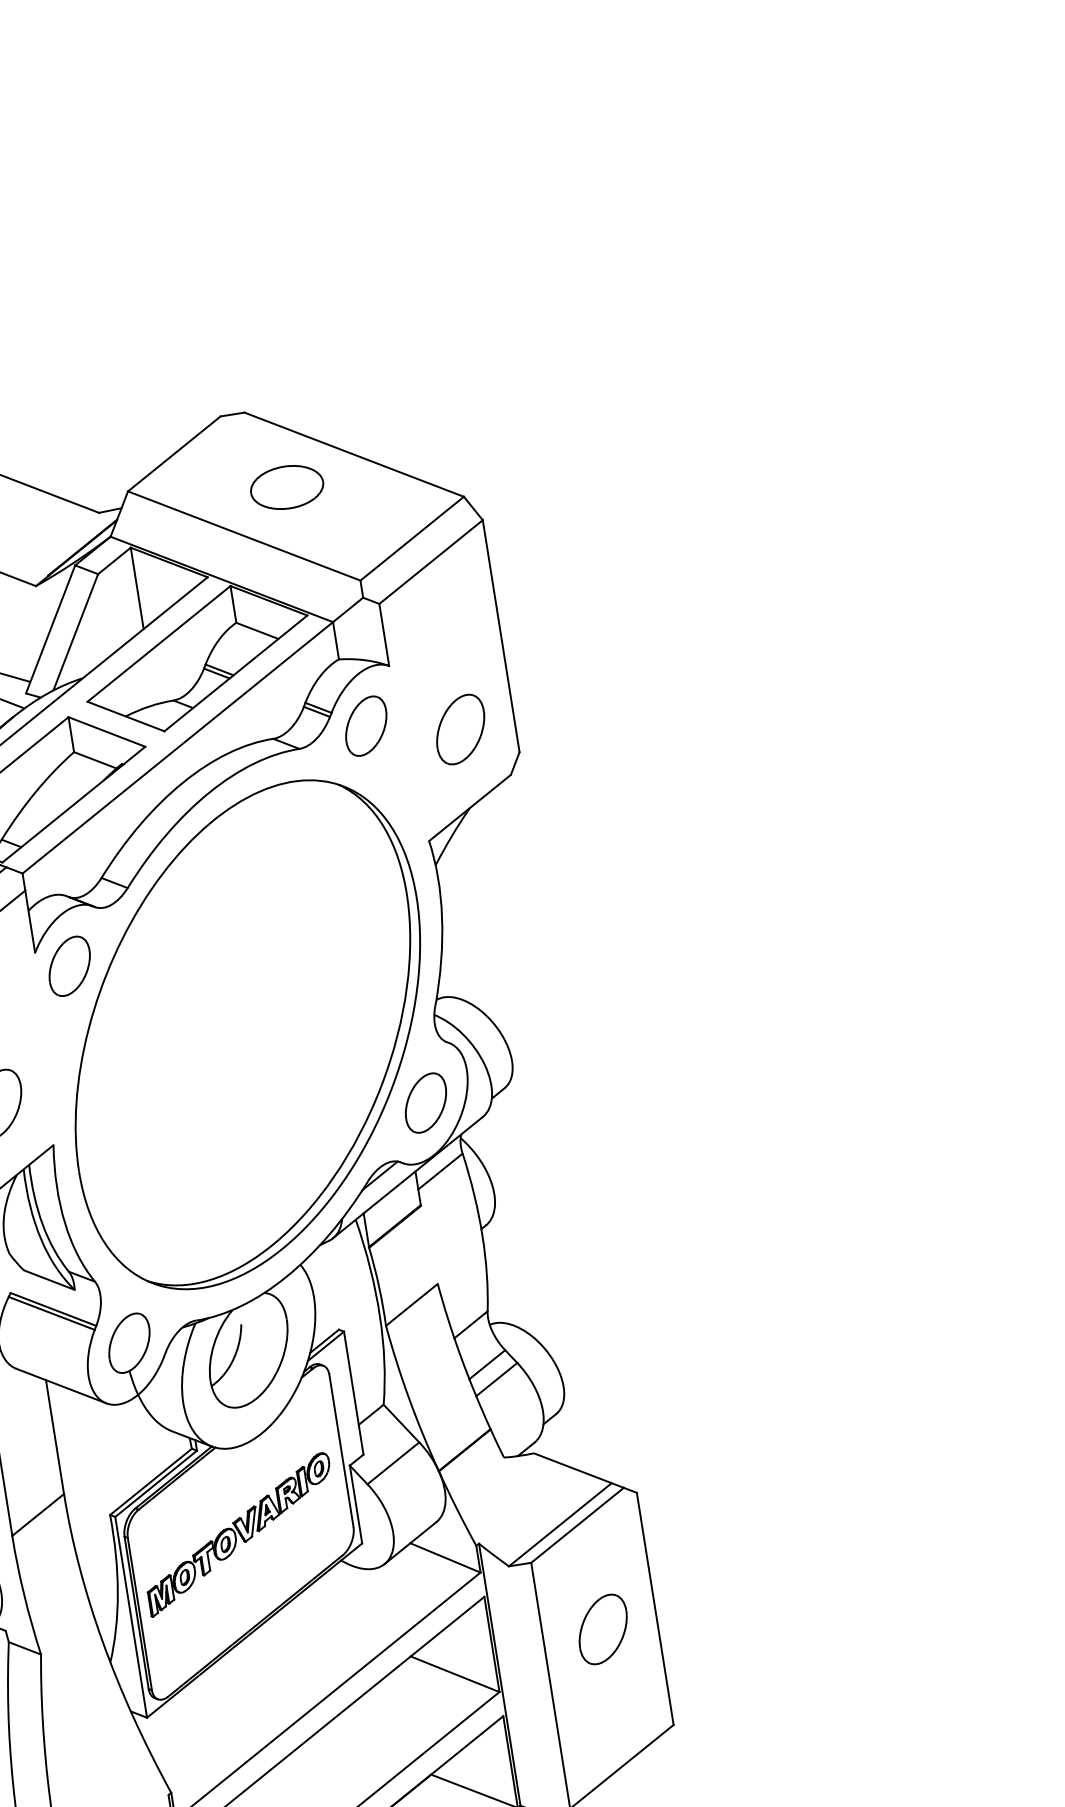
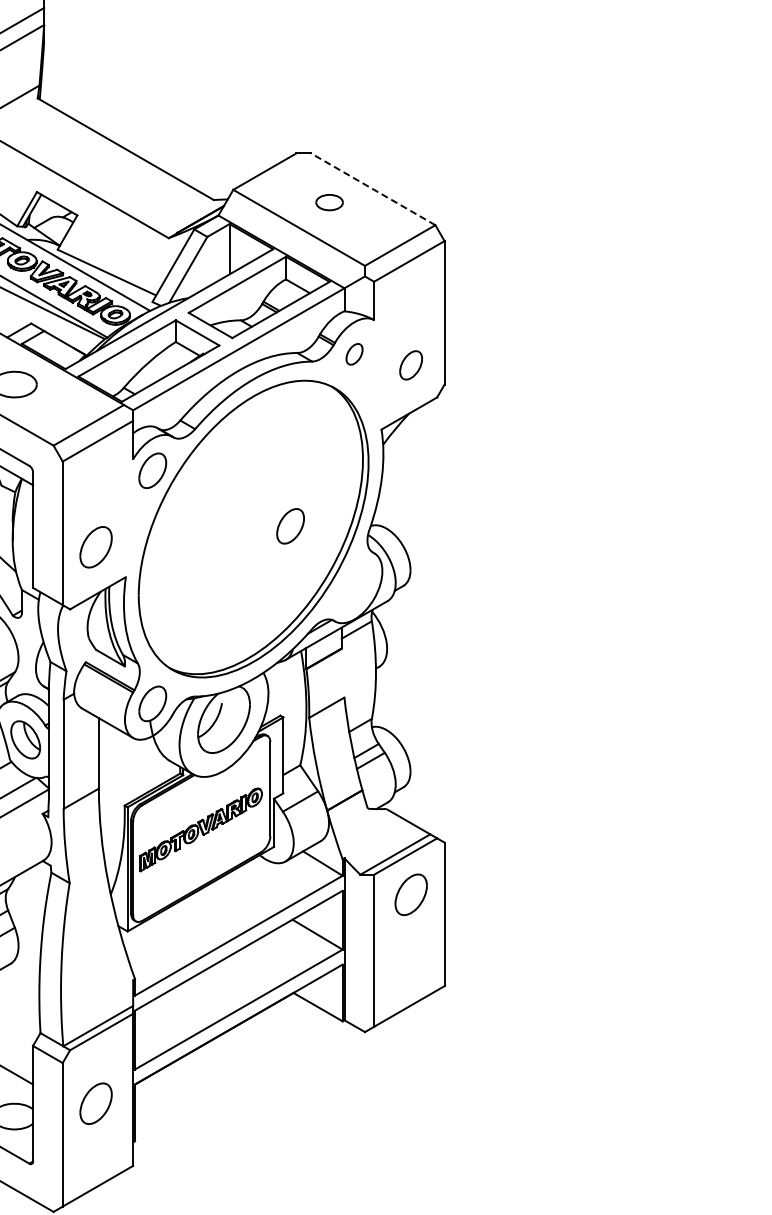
line: (354, 454) -> (373, 189), solid -> dashed
part: (286, 487) -> (329, 202), size x0.6
part: (366, 726) -> (354, 354), size x0.6
part: (459, 730) -> (410, 365), size x0.7
part: (425, 1103) -> (290, 526), moved
part: (601, 1629) -> (410, 894), moved

